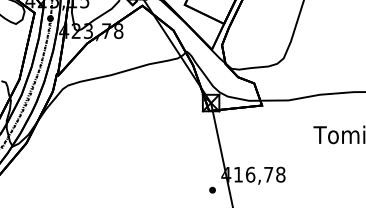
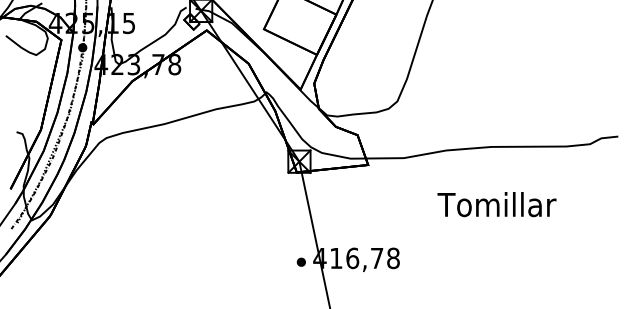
part: (211, 189) -> (300, 261), moved

